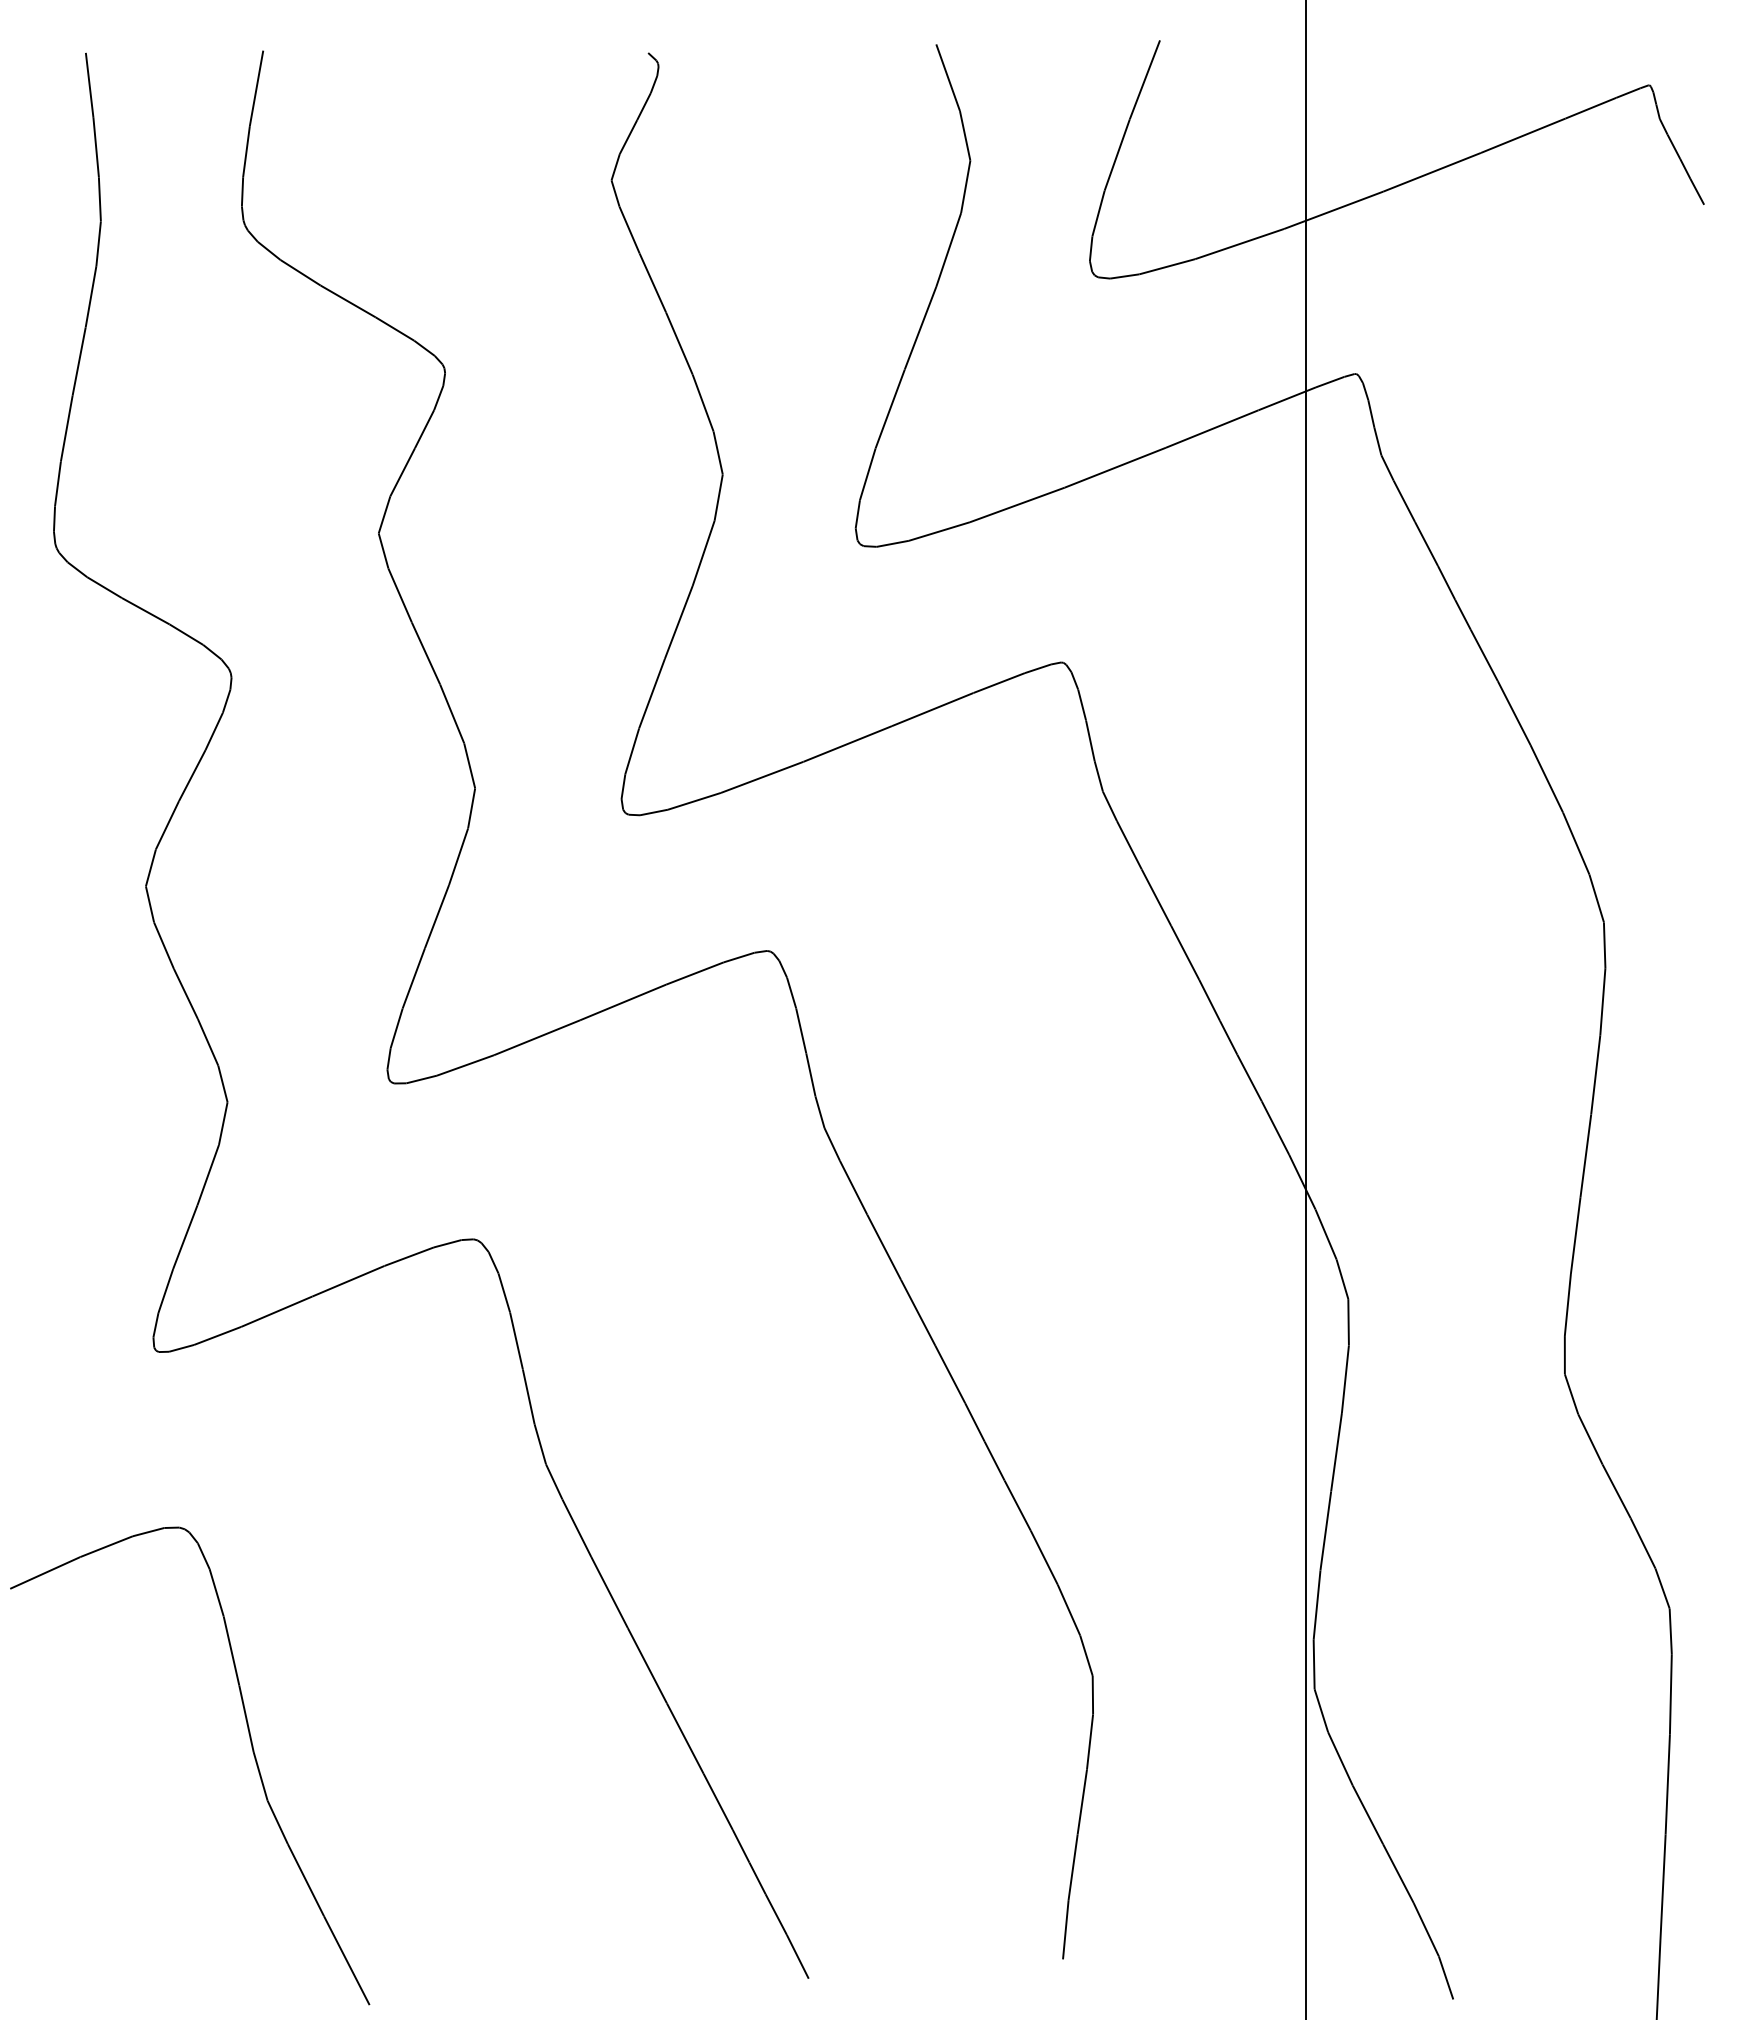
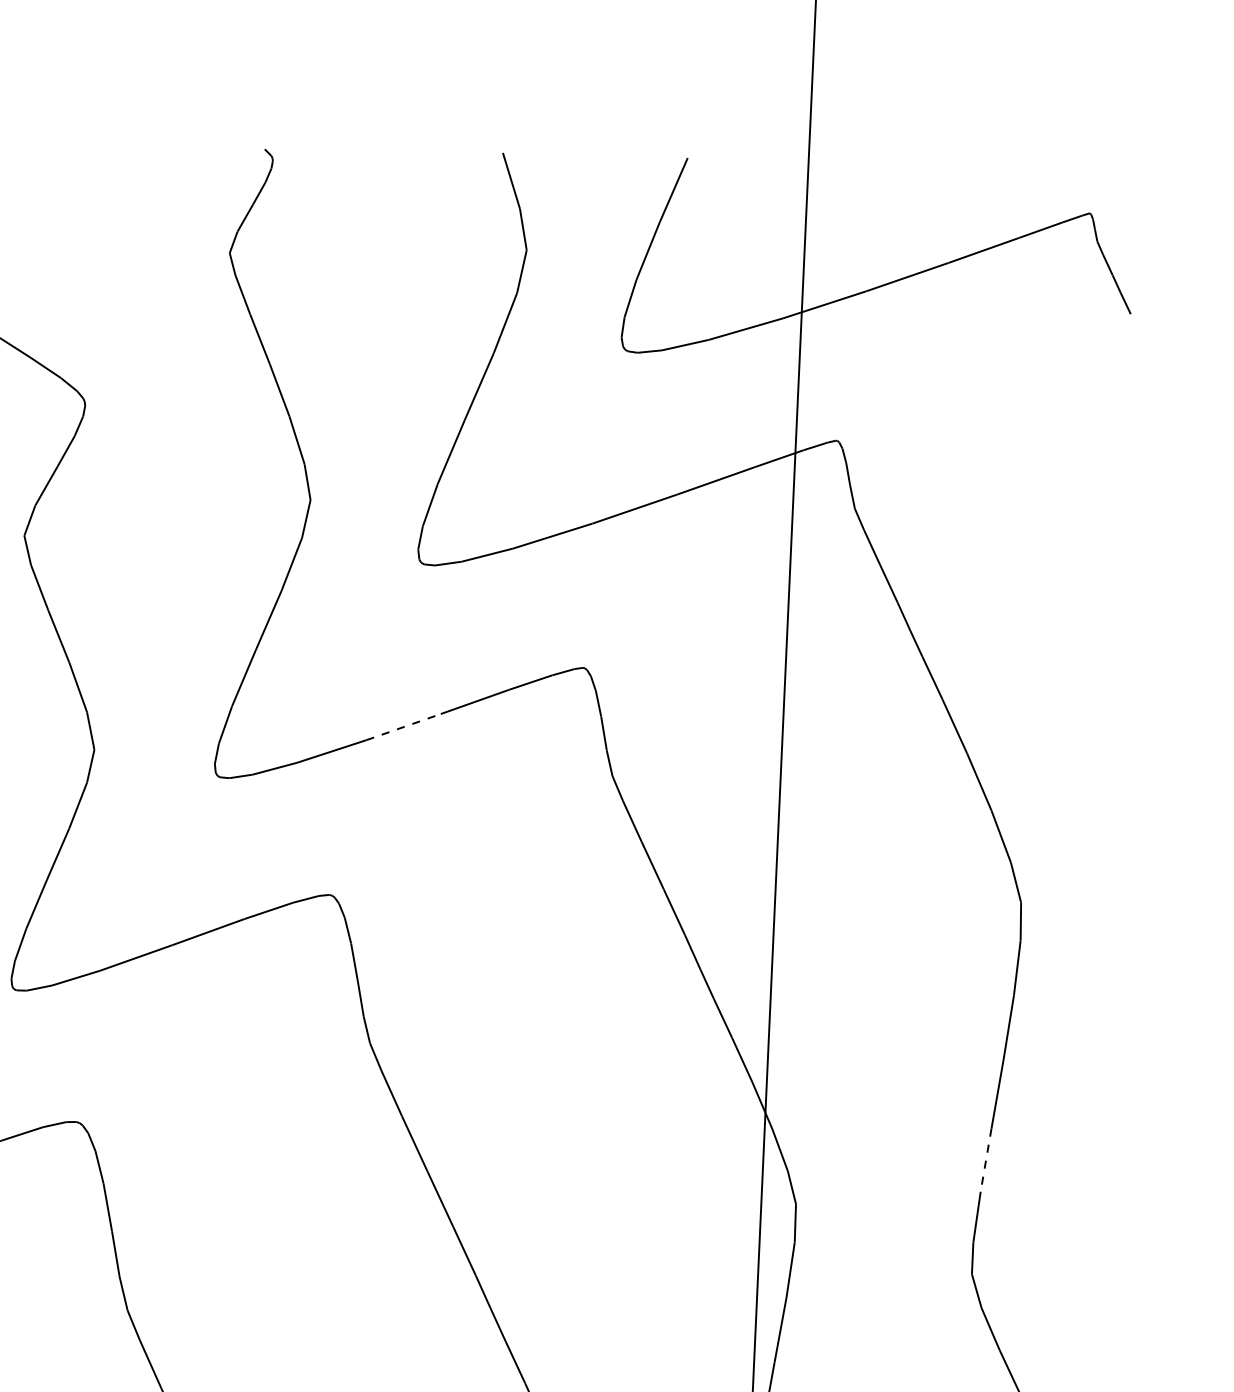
line: (847, 743) -> (403, 726), solid -> dashed
line: (1575, 1235) -> (985, 1160), solid -> dashed

